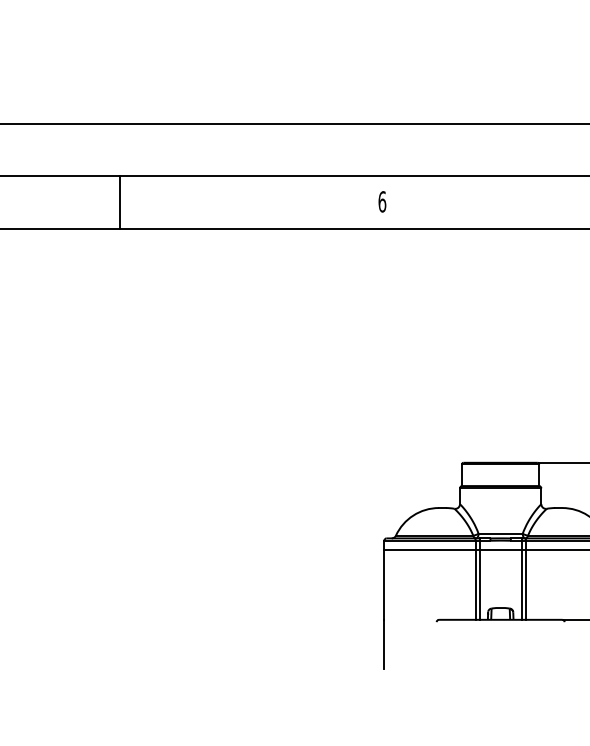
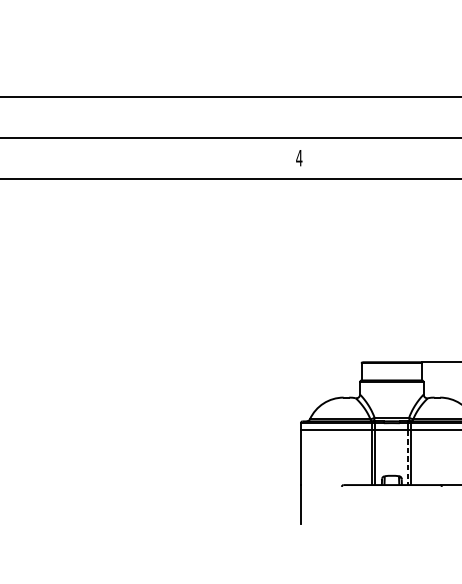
text: (382, 201) -> (299, 157), 6 -> 4
line: (120, 202) -> (94, 158), removed
line: (521, 584) -> (408, 457), solid -> dashed

